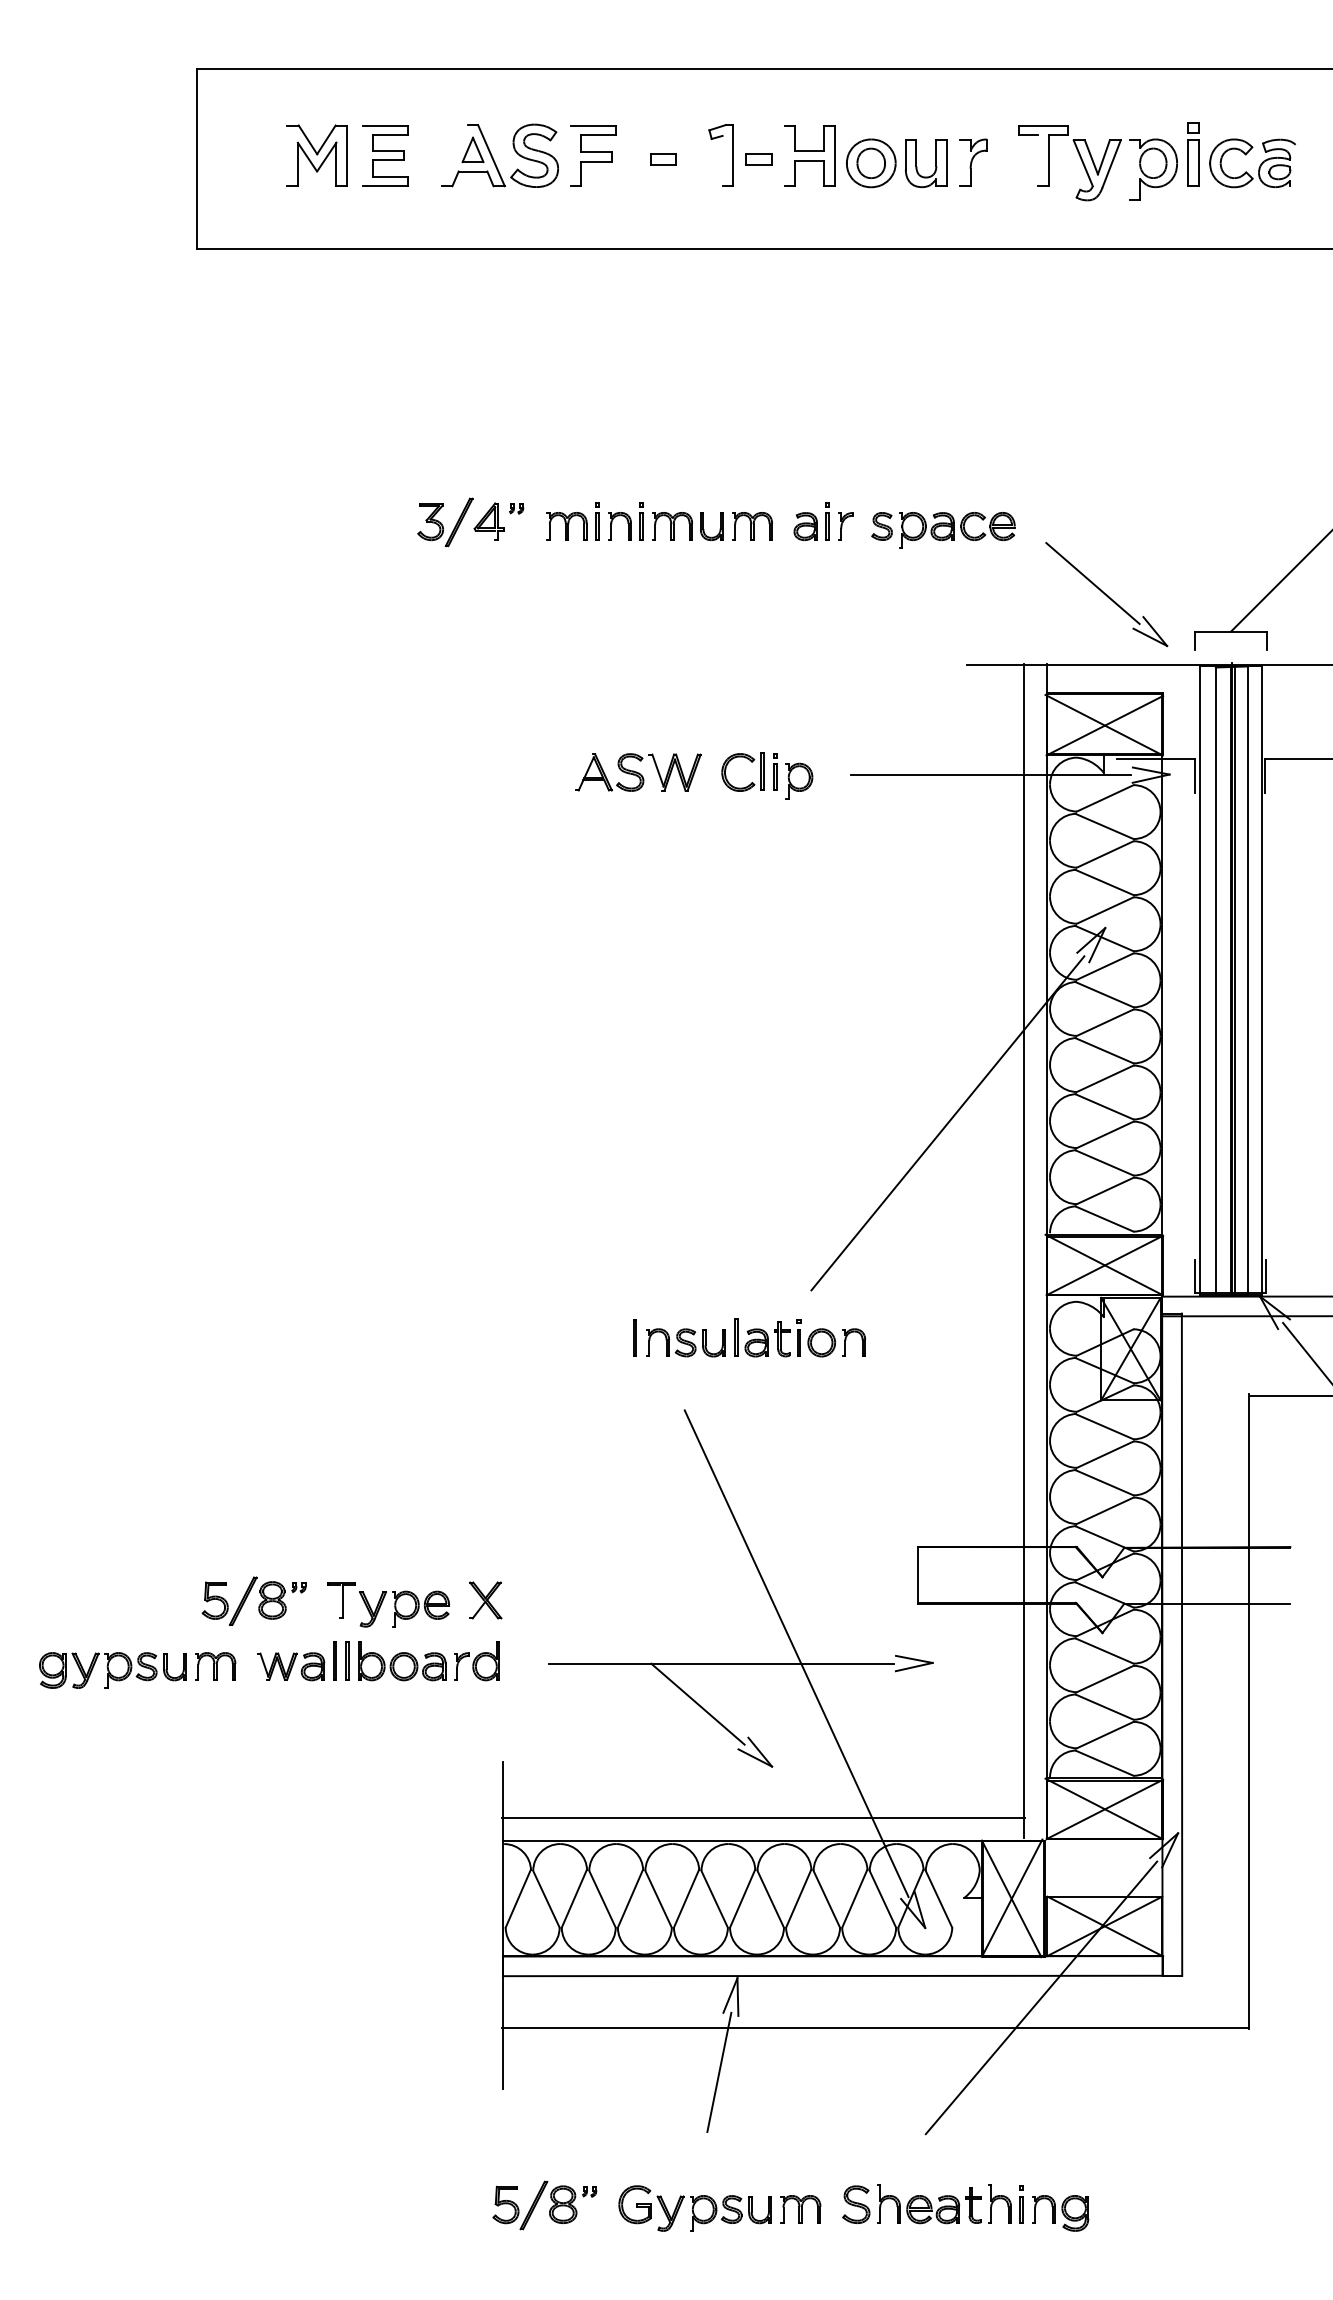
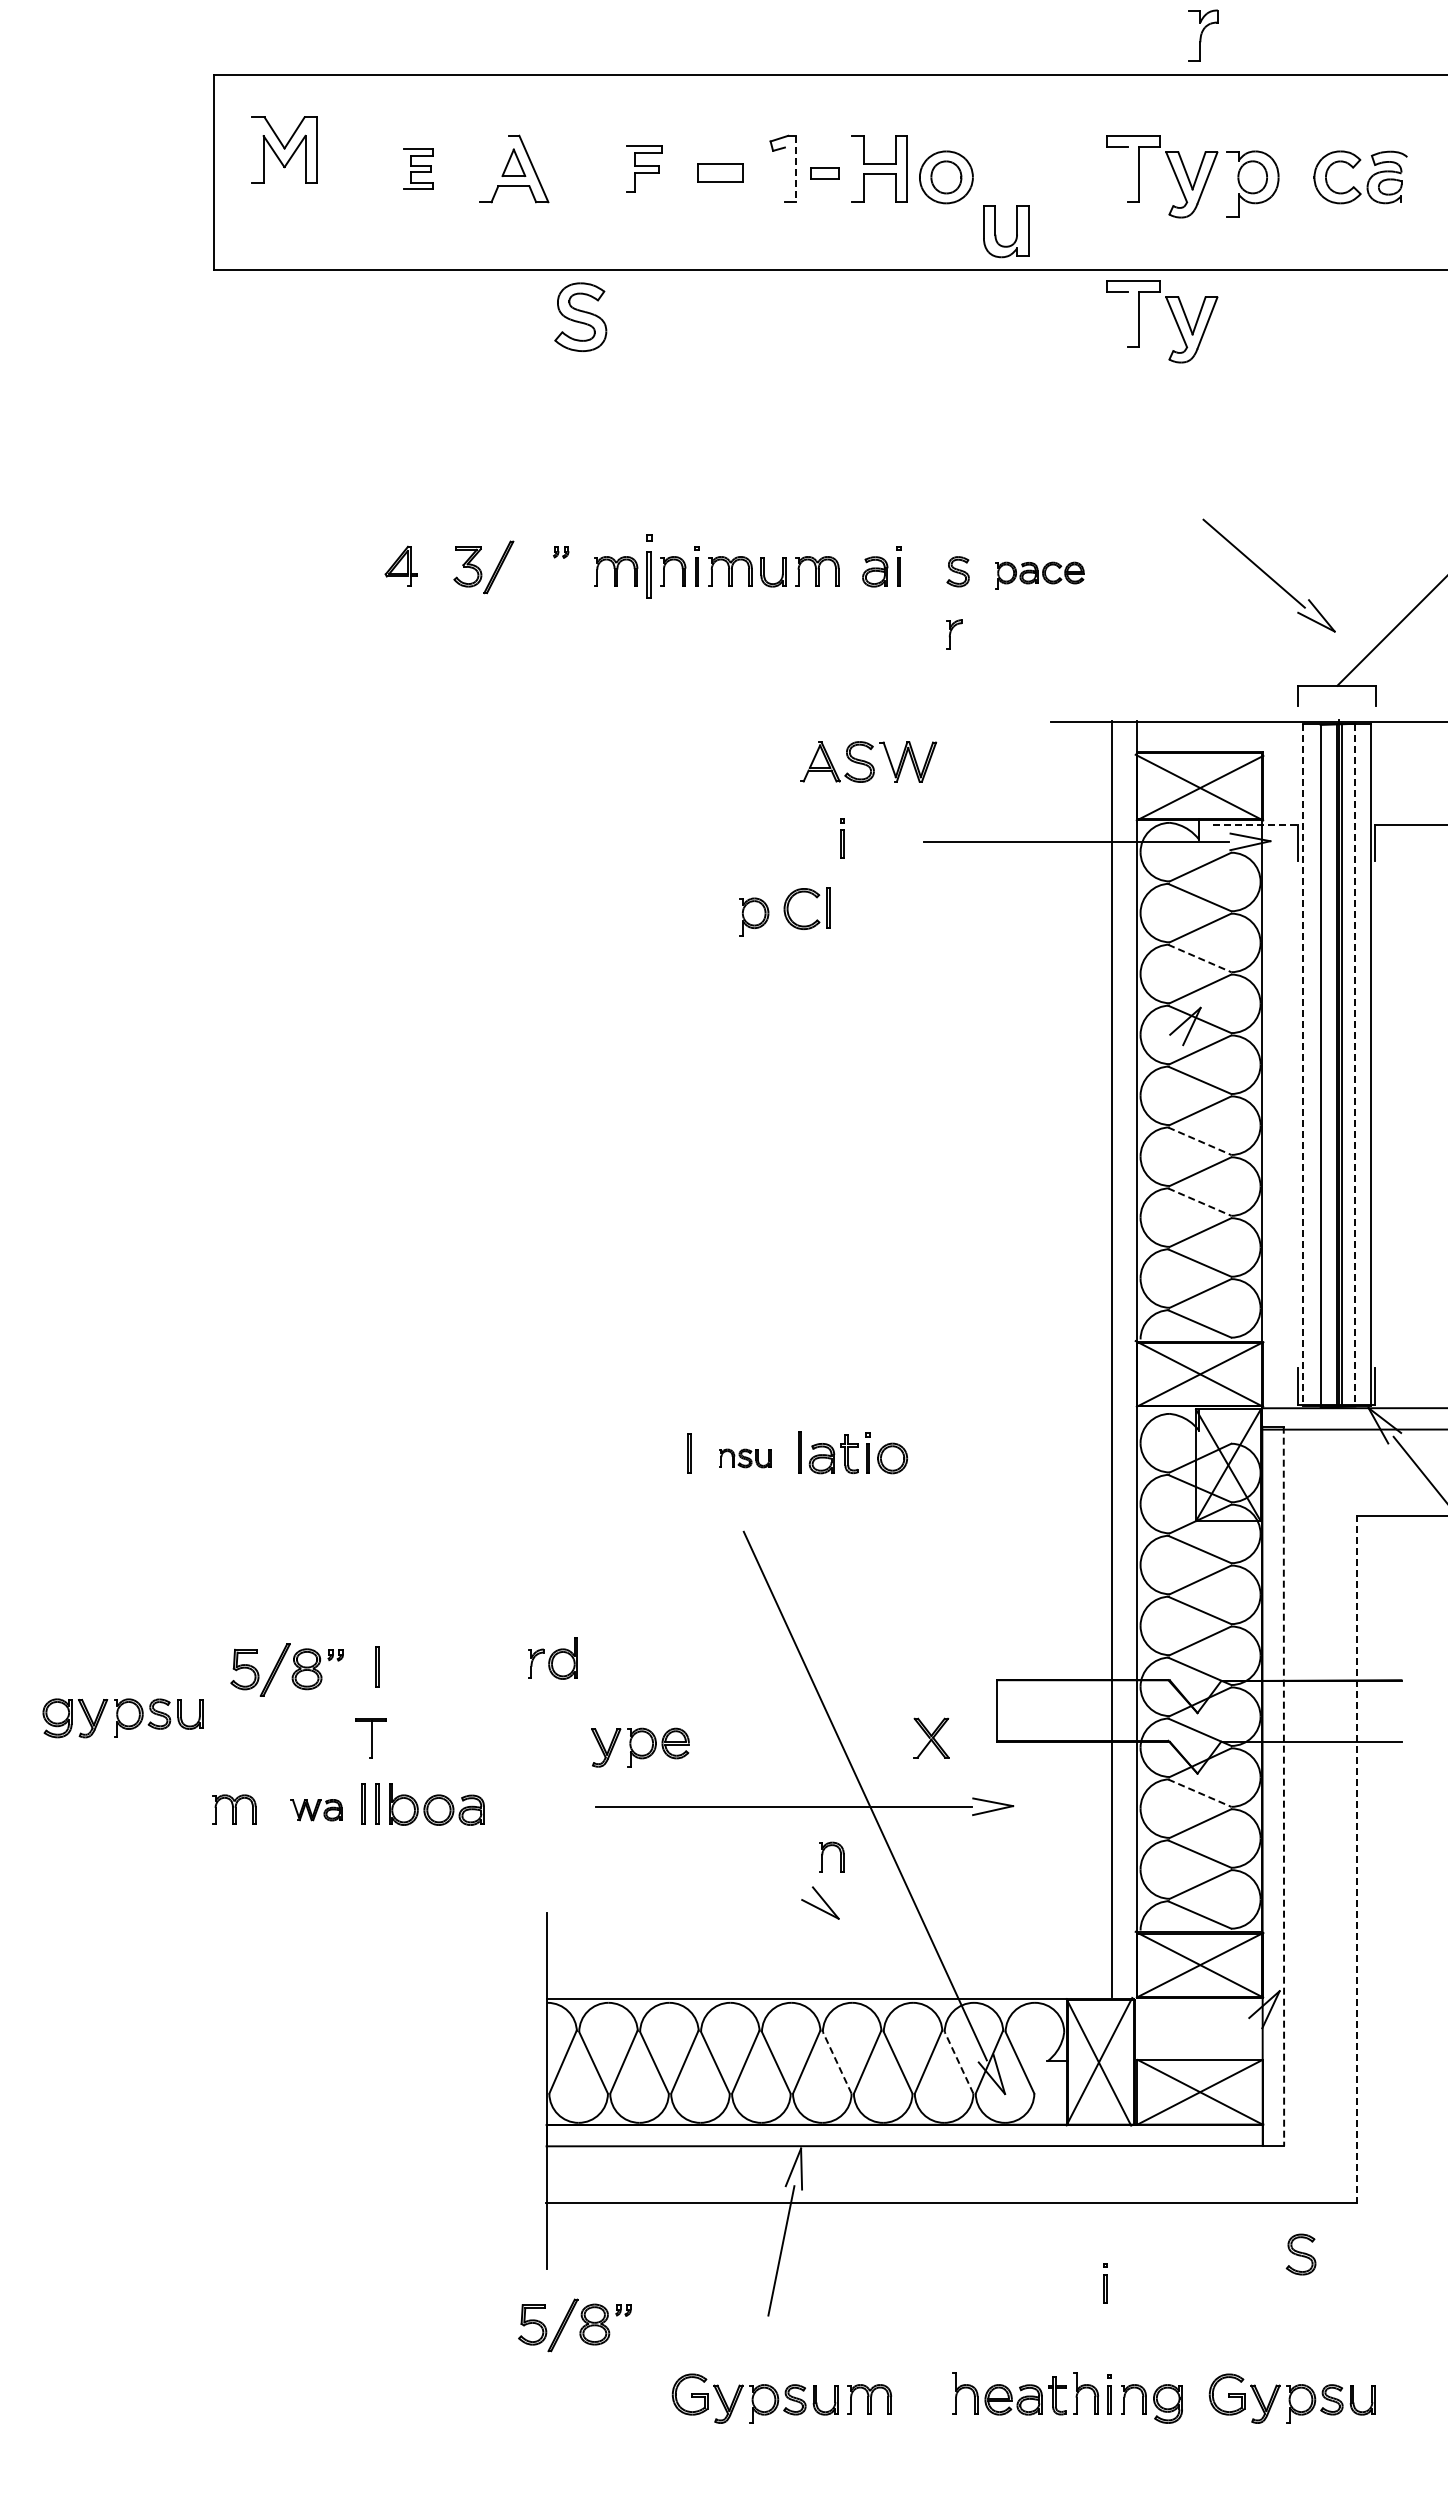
part: (1193, 154) -> (1296, 167), removed
part: (317, 155) -> (284, 149), moved
part: (385, 155) -> (418, 168), size x0.6
part: (534, 155) -> (580, 316), moved
part: (593, 155) -> (644, 168), size x0.7
line: (733, 156) -> (796, 169), solid -> dashed
part: (663, 159) -> (720, 173), size x1.6
part: (973, 162) -> (1203, 35), moved
part: (935, 163) -> (1016, 231), moved
part: (1079, 290) -> (1172, 315), added
part: (488, 520) -> (400, 565), moved
part: (596, 521) -> (648, 566), size x1.6
part: (845, 526) -> (954, 634), moved
part: (957, 529) -> (1040, 575), size x0.7
part: (1106, 594) -> (1268, 575), moved
line: (1155, 759) -> (1255, 824), solid -> dashed
part: (751, 762) -> (816, 898), moved
part: (638, 772) -> (868, 761), moved
part: (799, 780) -> (754, 916), moved
line: (1105, 882) -> (1200, 958), solid -> dashed
line: (1200, 981) -> (1303, 1065), solid -> dashed
line: (1247, 981) -> (1355, 1065), solid -> dashed
line: (1105, 1051) -> (1200, 1141), solid -> dashed
line: (1105, 1107) -> (1200, 1202), solid -> dashed
line: (947, 1122) -> (1029, 1219), removed
part: (846, 1340) -> (823, 1854), moved
part: (686, 1342) -> (745, 1458), size x0.6
line: (346, 1534) -> (376, 1666), added
part: (247, 1597) -> (279, 1666), moved
part: (485, 1599) -> (931, 1737), moved
part: (404, 1608) -> (640, 1747), moved
line: (1181, 1644) -> (1283, 1786), solid -> dashed
line: (1105, 1651) -> (1200, 1793), solid -> dashed
part: (476, 1661) -> (552, 1658), moved
part: (291, 1666) -> (316, 1809), size x0.7
part: (112, 1670) -> (122, 1718), moved
line: (697, 1703) -> (757, 1850), removed
line: (1248, 1712) -> (1356, 1859), solid -> dashed
line: (763, 1818) -> (829, 1975), removed
line: (770, 1898) -> (837, 2062), solid -> dashed
line: (883, 1898) -> (959, 2062), solid -> dashed
line: (1040, 1997) -> (1130, 2169), removed
line: (1016, 2102) -> (1104, 2283), added
part: (855, 2204) -> (1300, 2254), moved
part: (1188, 2208) -> (1291, 2398), added
part: (550, 2209) -> (580, 2329), moved

